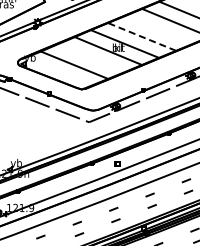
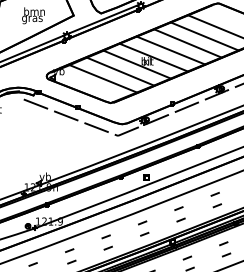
line: (158, 29) -> (187, 43), added
line: (141, 36) -> (170, 50), dashed -> solid
line: (91, 57) -> (120, 71), added

